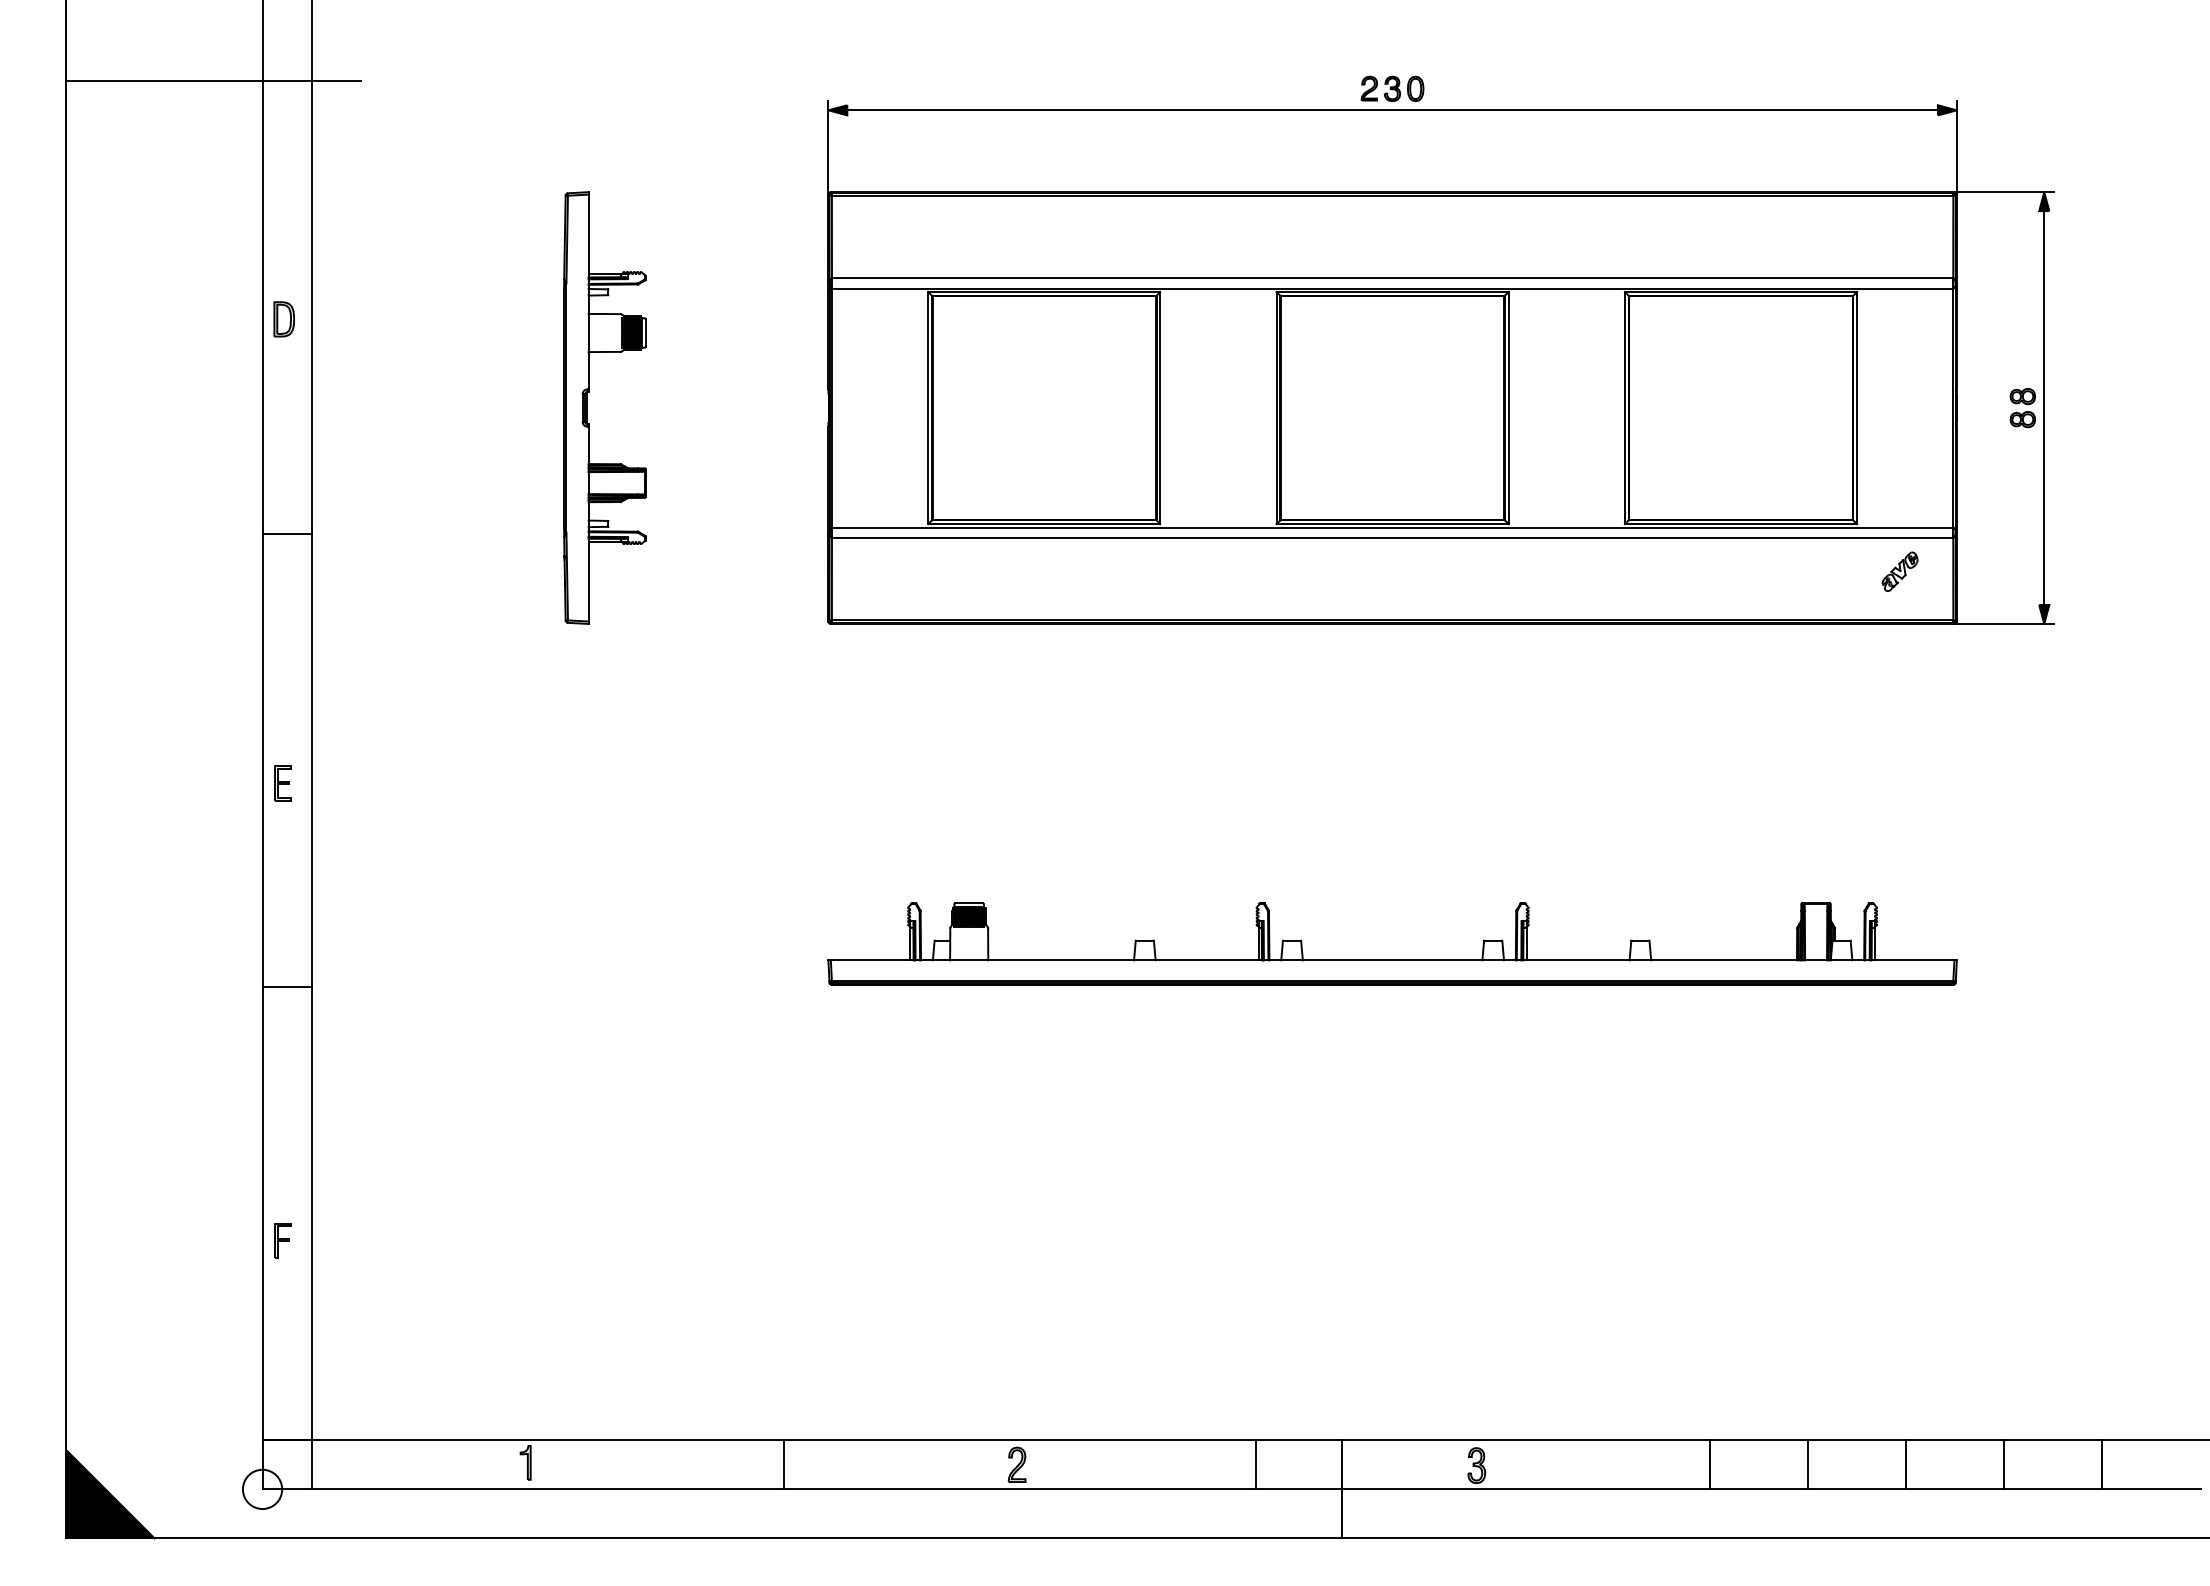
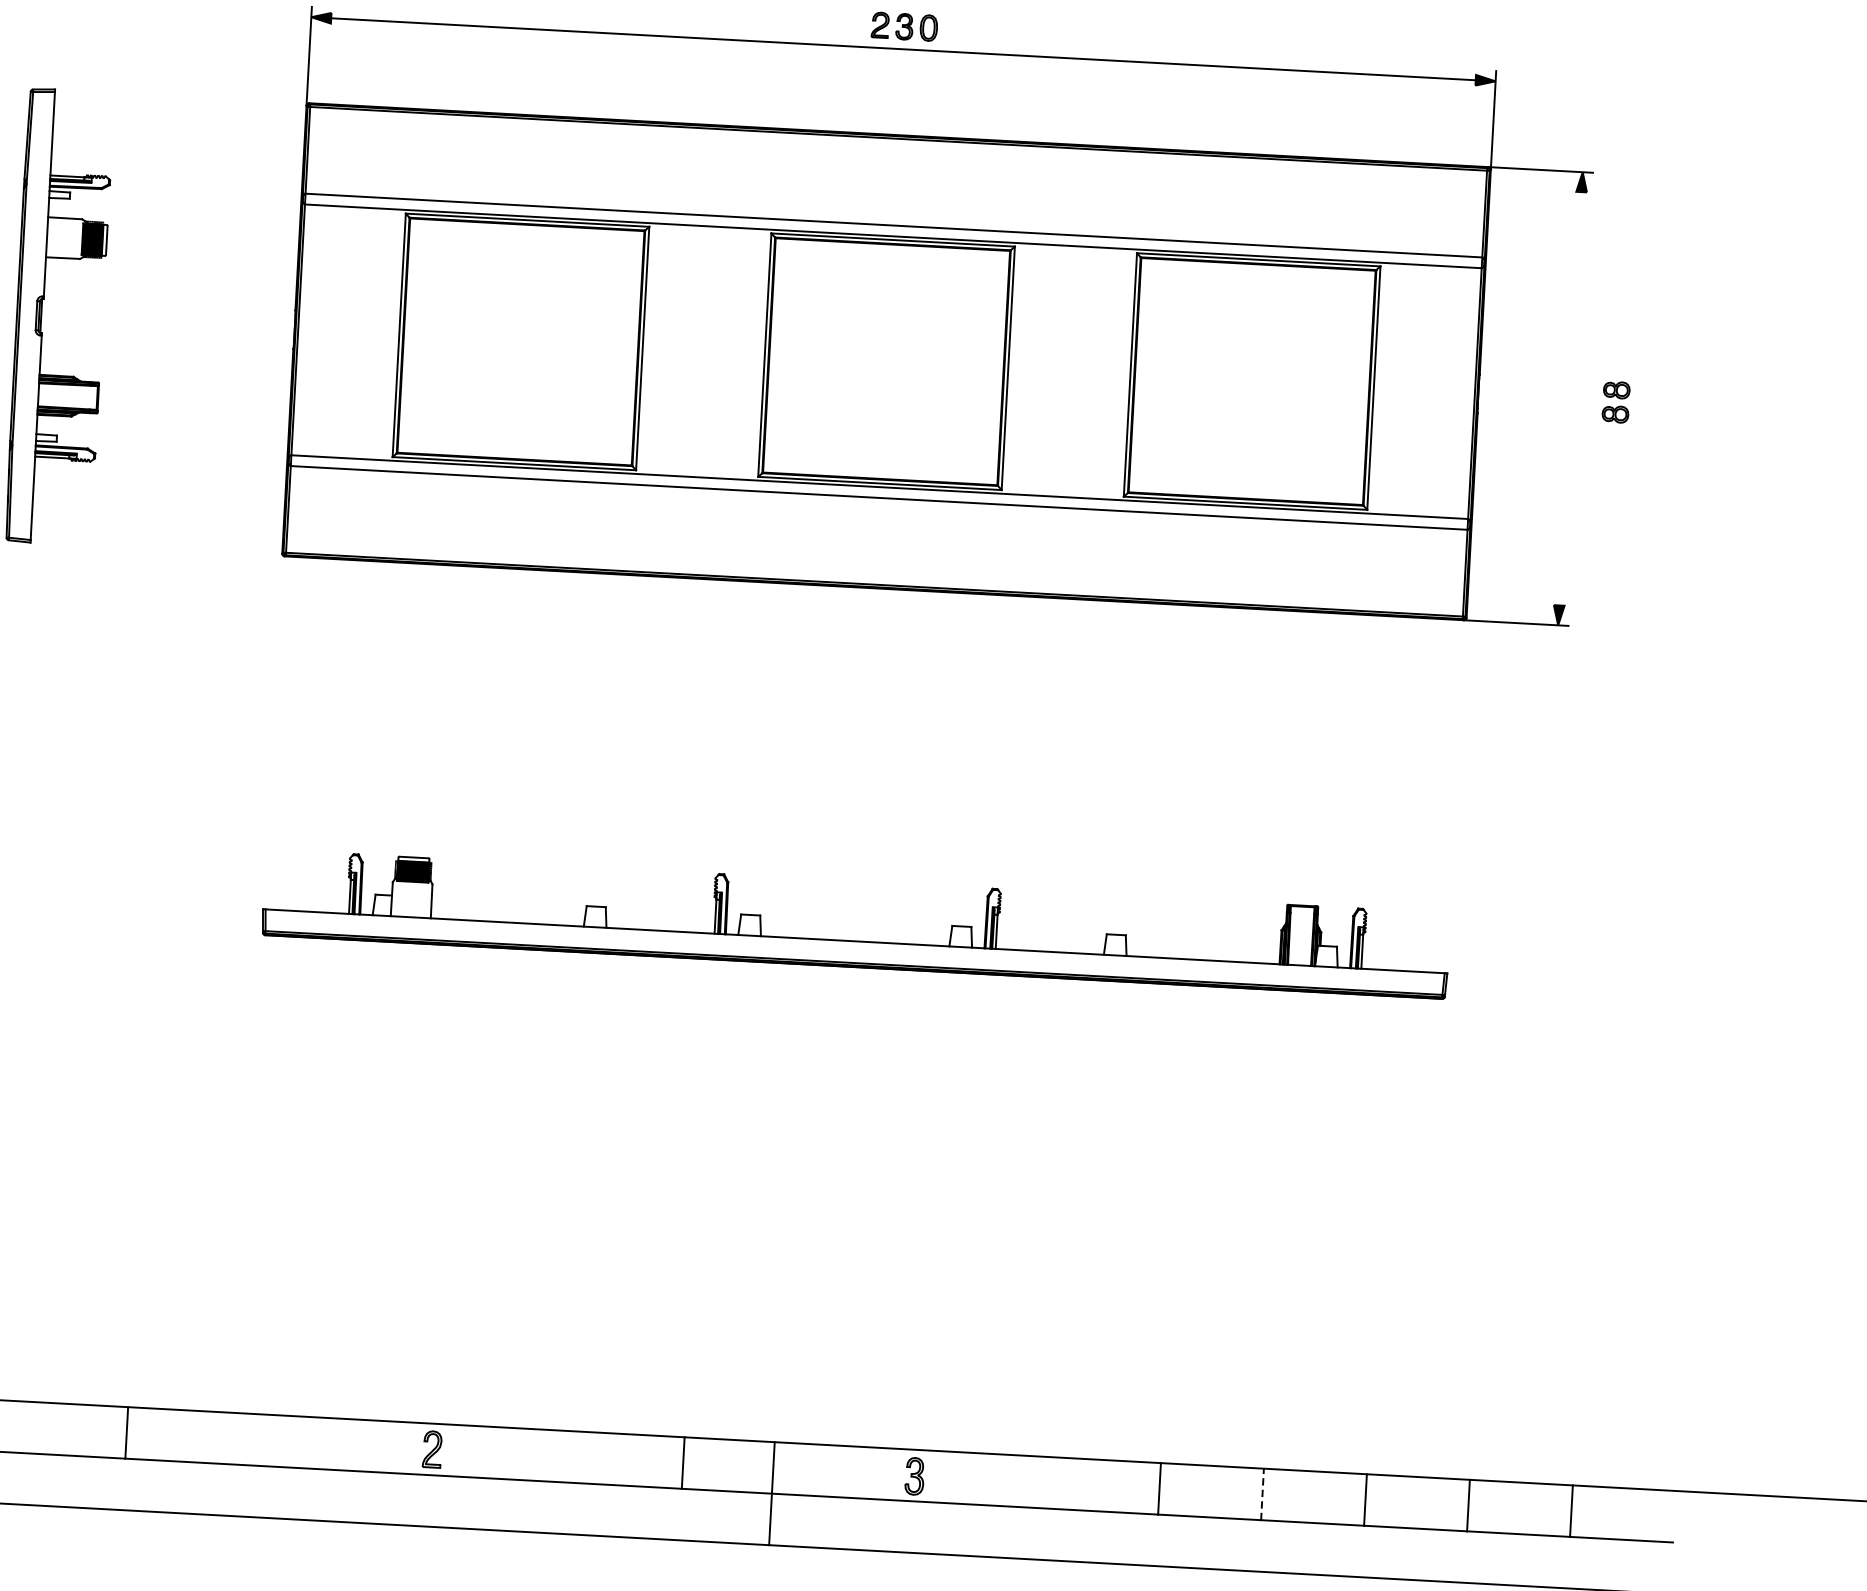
part: (2022, 408) -> (1615, 402), moved
line: (2044, 408) -> (1570, 399), removed
part: (1899, 571) -> (1409, 562), removed
line: (783, 1464) -> (126, 1432), moved
line: (1808, 1464) -> (1262, 1494), solid -> dashed

